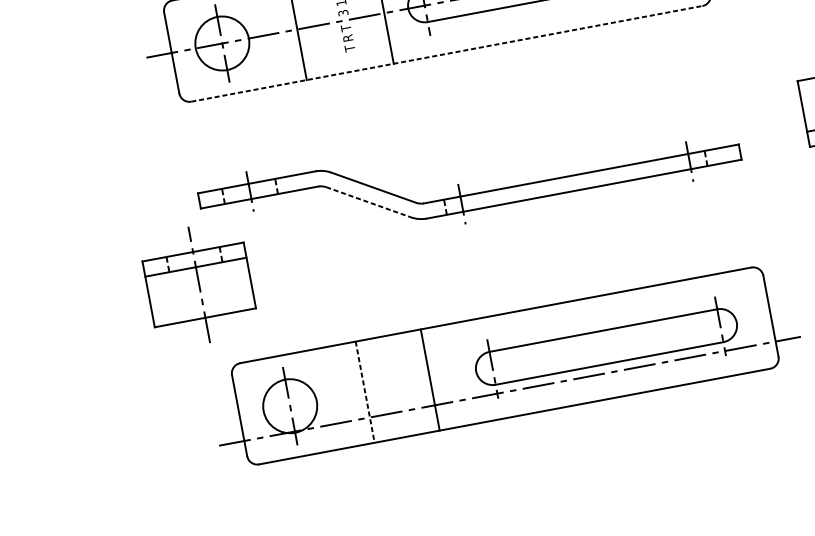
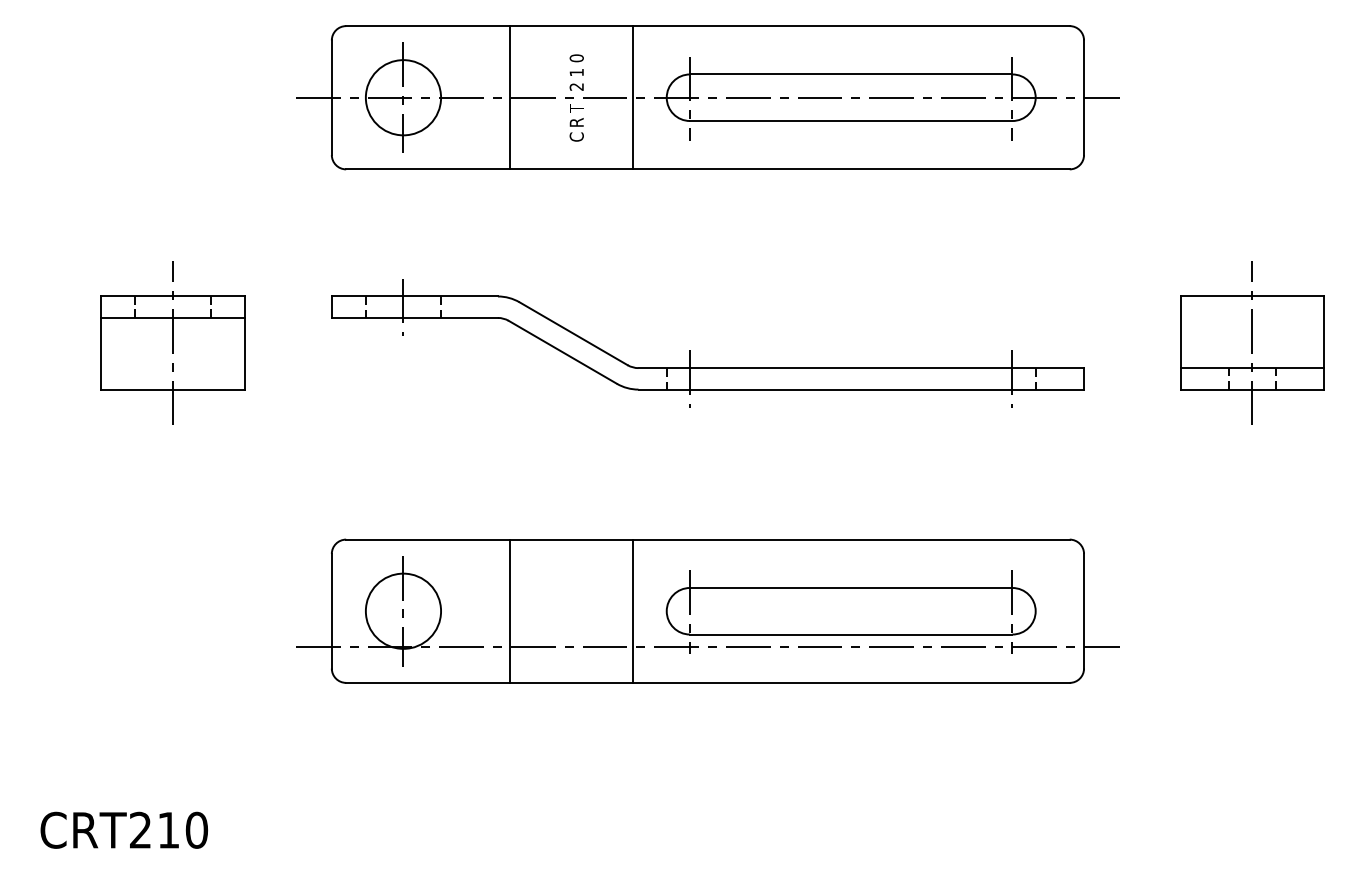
text: (343, 12) -> (576, 86), 3 -> 2
text: (349, 48) -> (576, 136), T -> C
line: (446, 54) -> (707, 169), dashed -> solid
line: (368, 202) -> (562, 352), dashed -> solid
part: (198, 284) -> (172, 342), moved
line: (430, 379) -> (632, 610), moved
line: (365, 392) -> (509, 611), dashed -> solid

